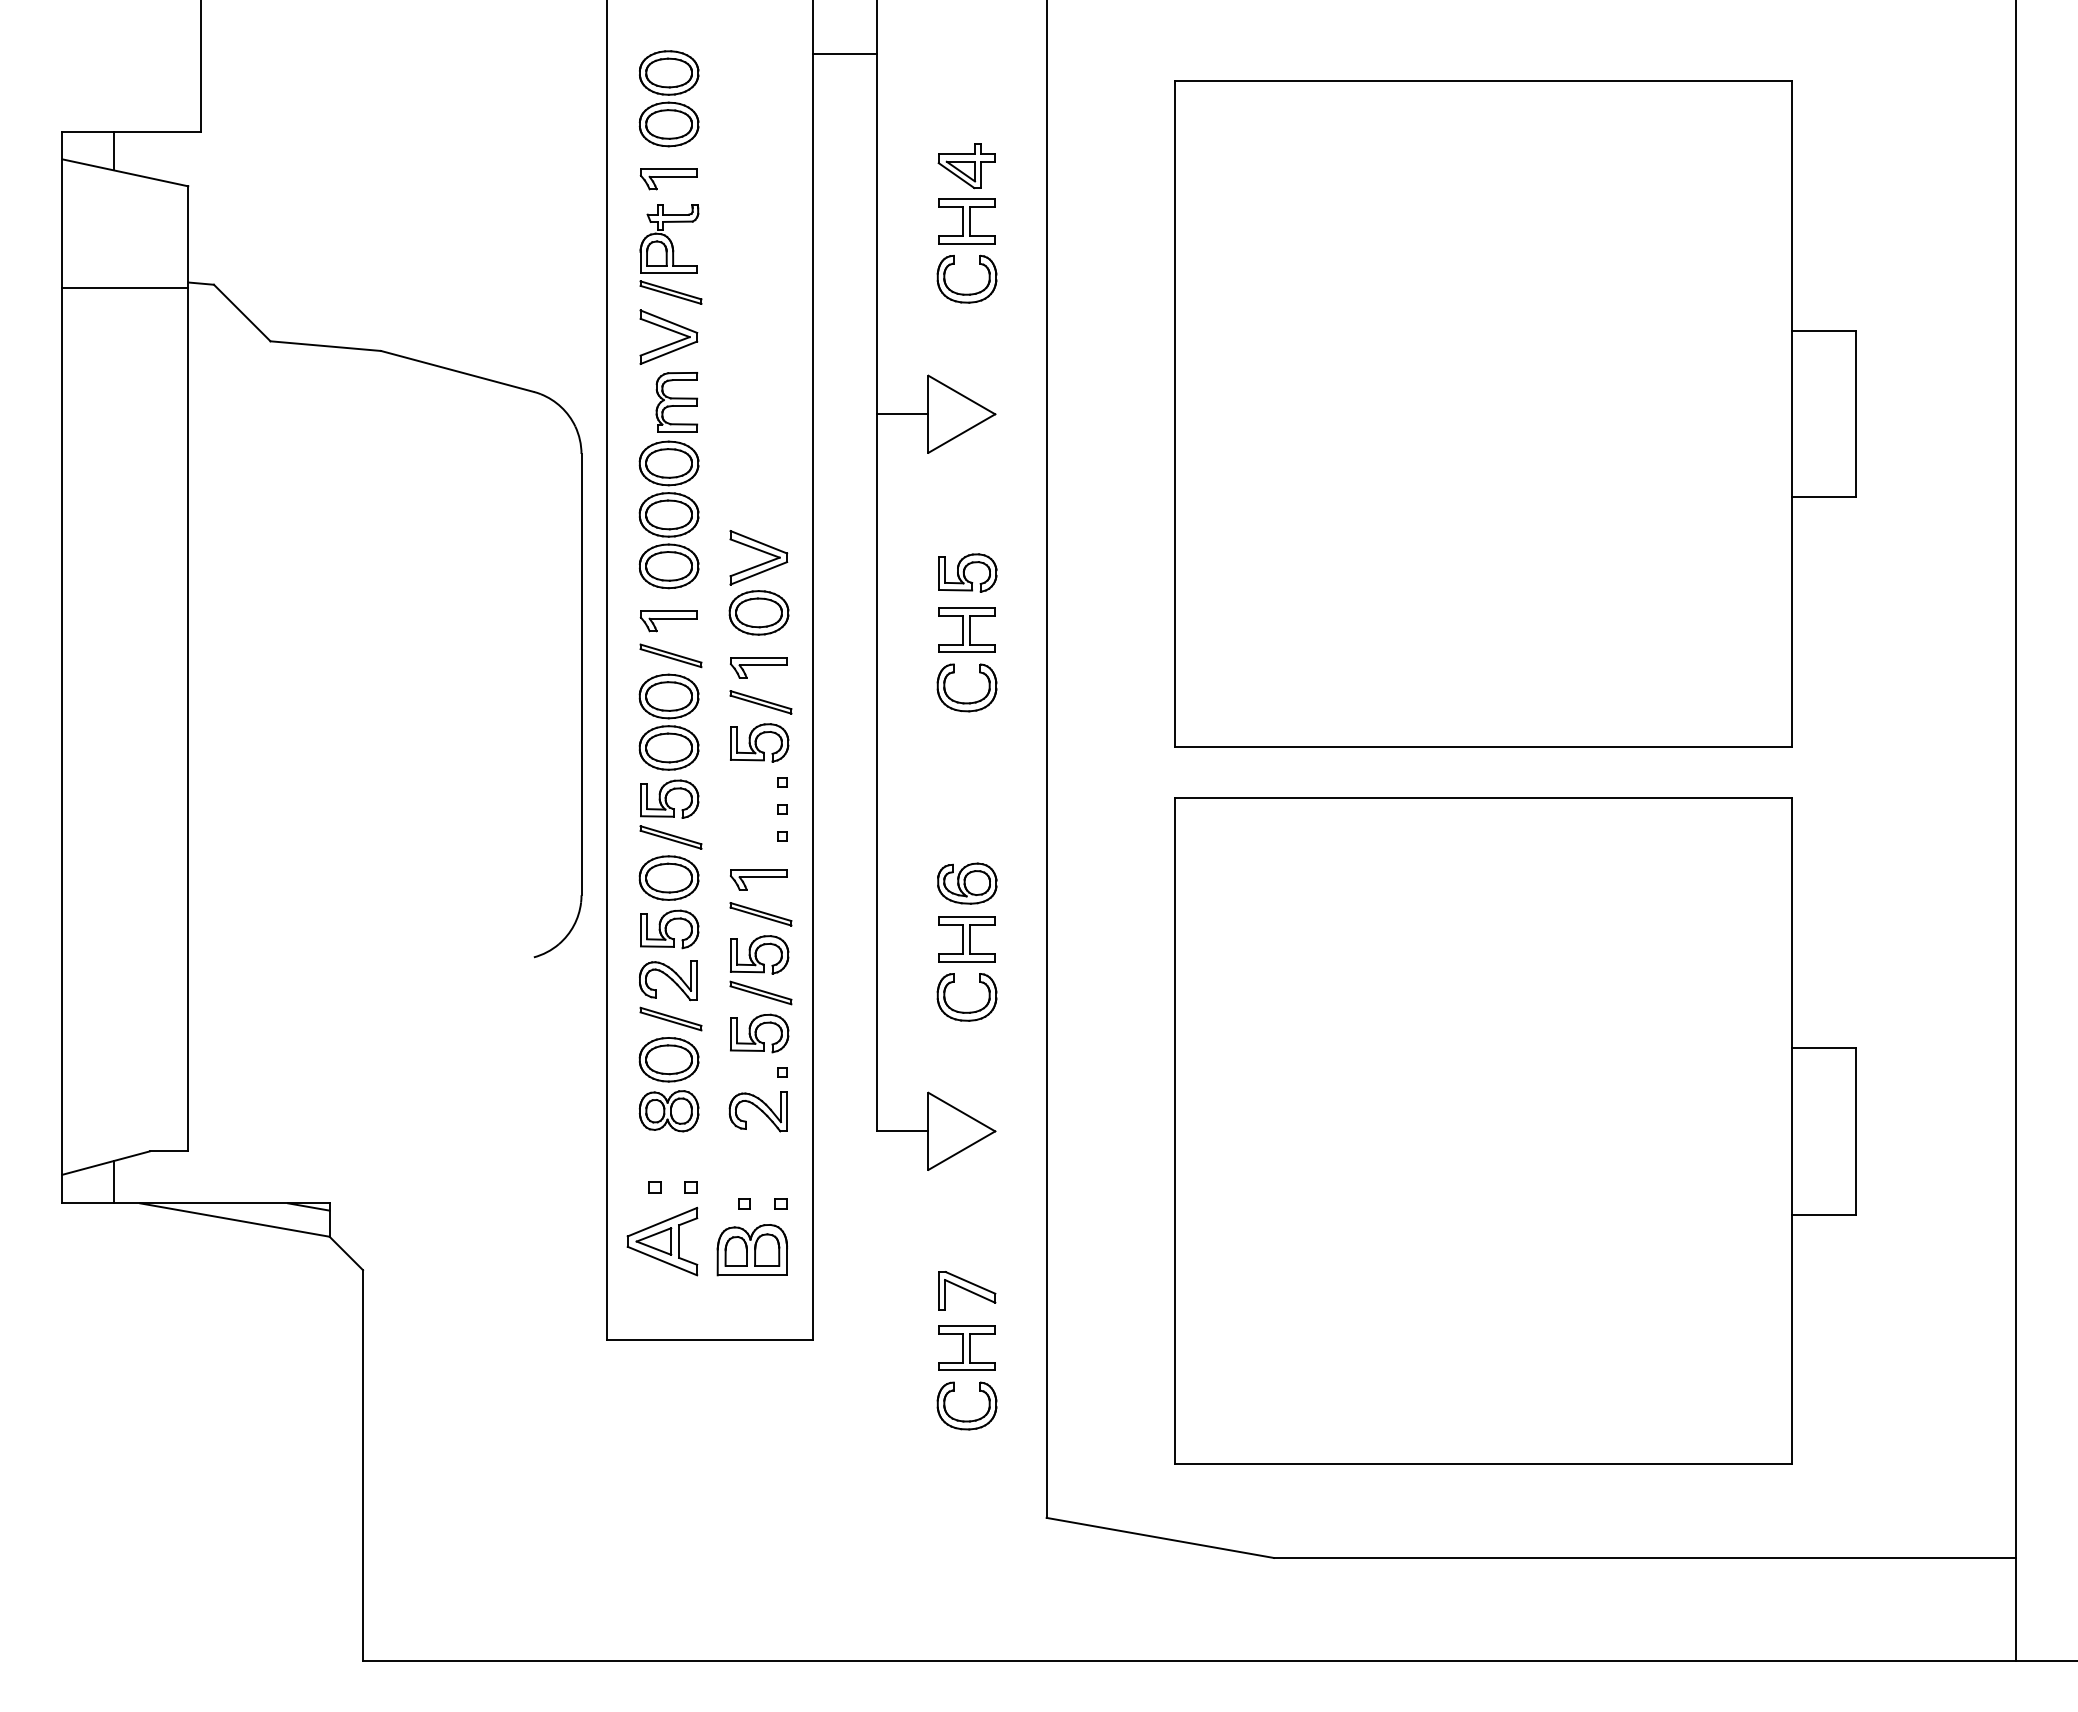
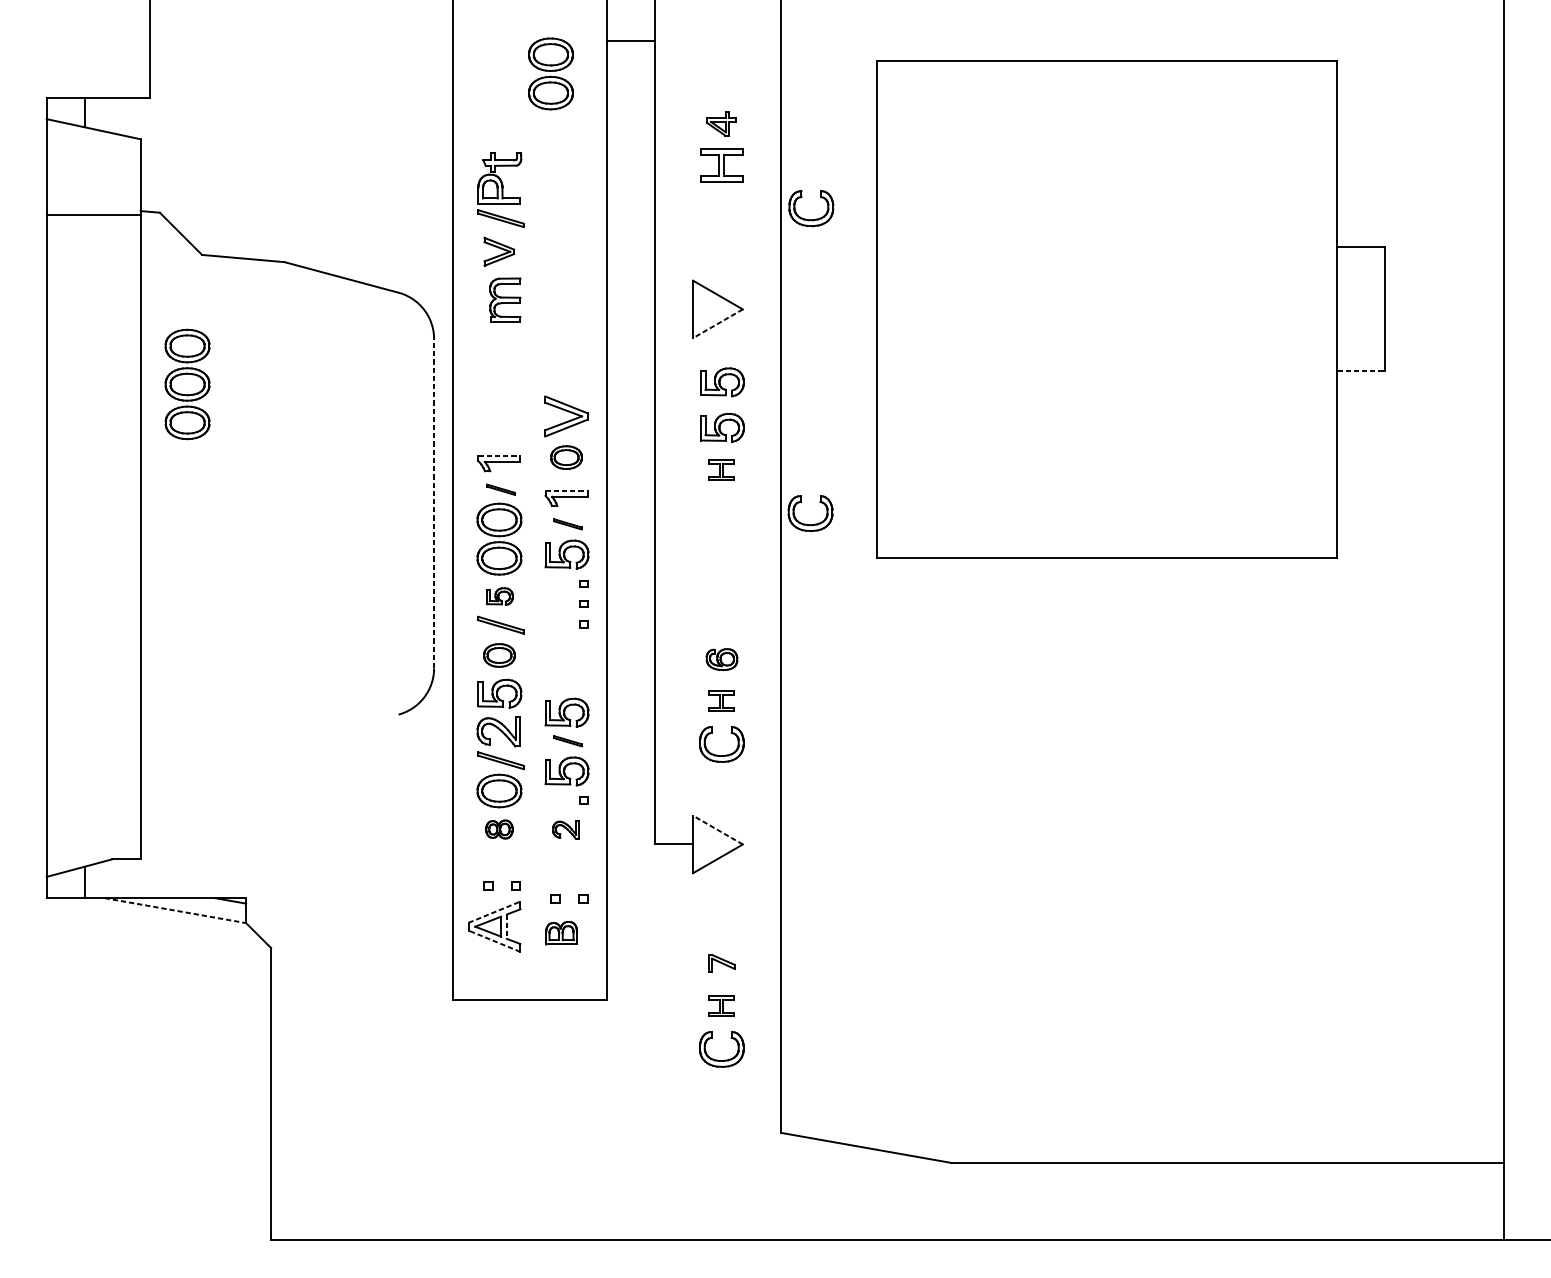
part: (668, 98) -> (550, 73), moved
part: (966, 166) -> (721, 124), size x0.7
part: (668, 179) -> (499, 134), removed
part: (966, 293) -> (810, 219), moved
part: (668, 336) -> (499, 251), size x0.7
line: (902, 414) -> (673, 309), removed
line: (961, 433) -> (717, 323), solid -> dashed
line: (1824, 497) -> (1361, 371), solid -> dashed
part: (967, 511) -> (722, 381), added
part: (668, 514) -> (187, 384), moved
line: (669, 611) -> (499, 456), solid -> dashed
part: (758, 612) -> (566, 457), size x0.7
part: (966, 629) -> (721, 469), size x0.6
part: (670, 655) -> (500, 489), size x0.6
line: (759, 657) -> (566, 490), solid -> dashed
line: (581, 674) -> (434, 503), solid -> dashed
part: (760, 702) -> (567, 524), size x0.6
part: (966, 702) -> (810, 524), moved
part: (669, 798) -> (499, 596), size x0.6
part: (668, 877) -> (499, 655), size x0.7
part: (758, 879) -> (566, 656), removed
part: (967, 883) -> (722, 659), size x0.7
part: (760, 914) -> (567, 682), removed
part: (966, 939) -> (721, 701), size x0.6
part: (760, 992) -> (567, 740), size x0.6
part: (668, 1111) -> (499, 829), size x0.6
part: (757, 1111) -> (565, 829), size x0.6
line: (961, 1112) -> (717, 830), solid -> dashed
part: (1515, 1130) -> (1131, 843), removed
line: (235, 1220) -> (175, 910), solid -> dashed
line: (662, 1222) -> (494, 912), solid -> dashed
line: (679, 1242) -> (507, 927), solid -> dashed
part: (751, 1250) -> (560, 933), size x0.6
line: (662, 1261) -> (494, 941), solid -> dashed
part: (967, 1290) -> (722, 963), size x0.6
part: (966, 1347) -> (721, 1005), size x0.6

